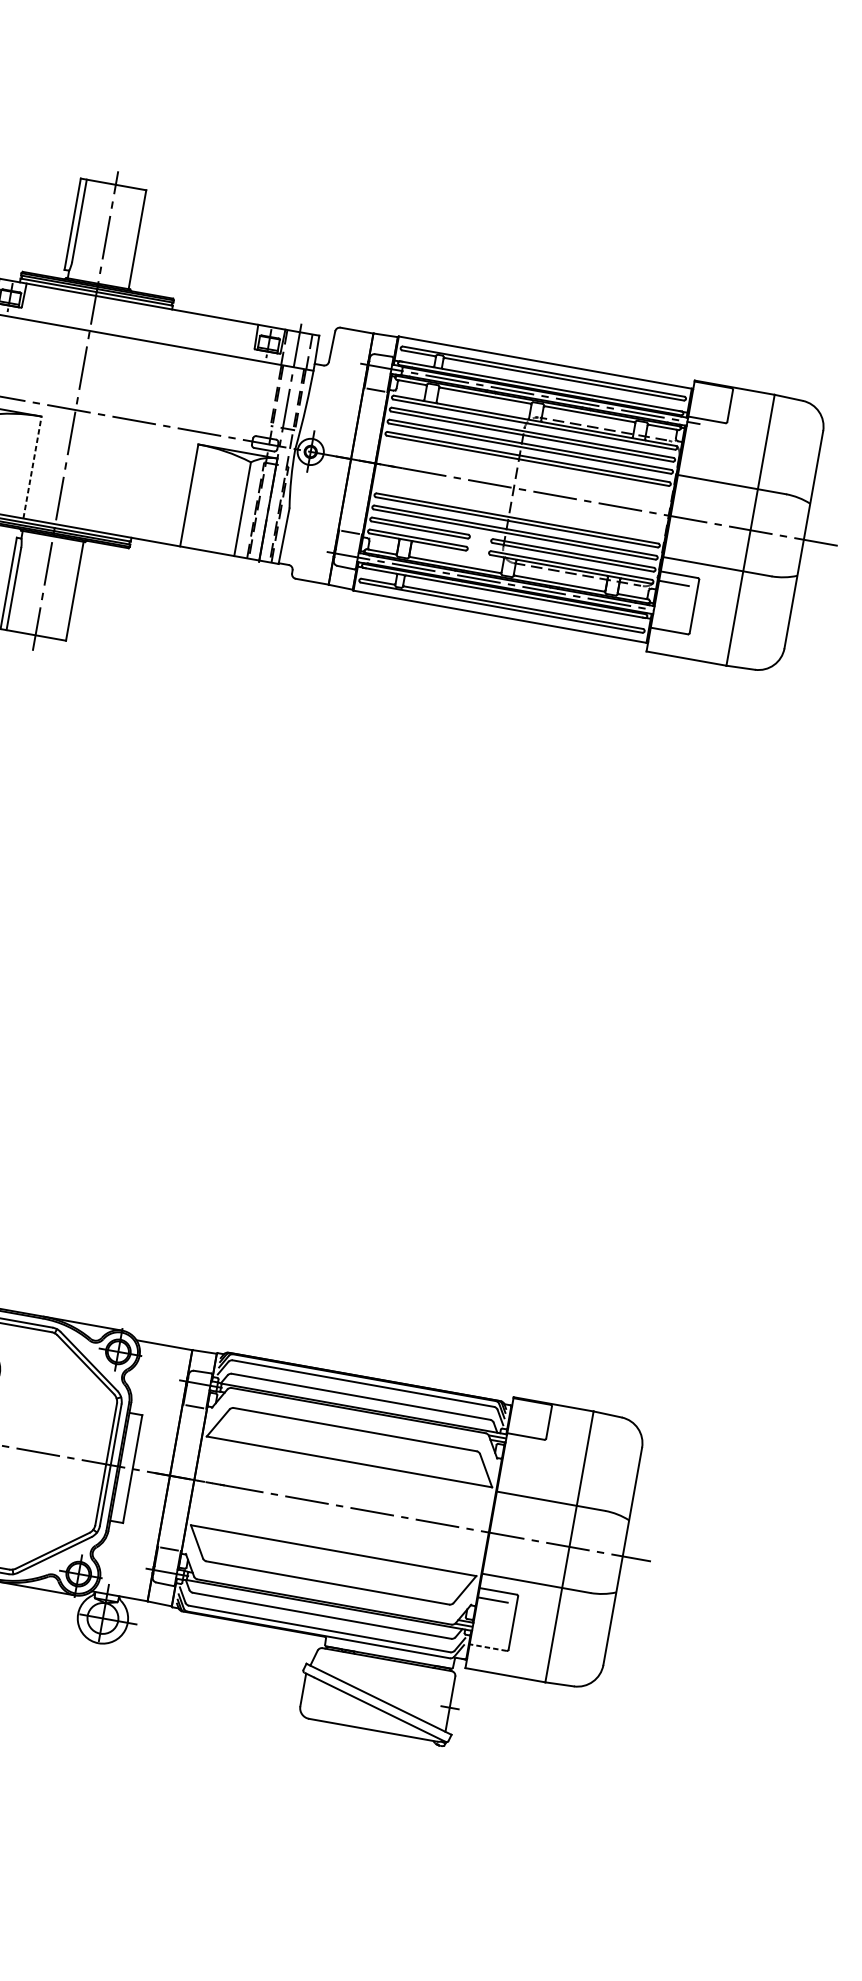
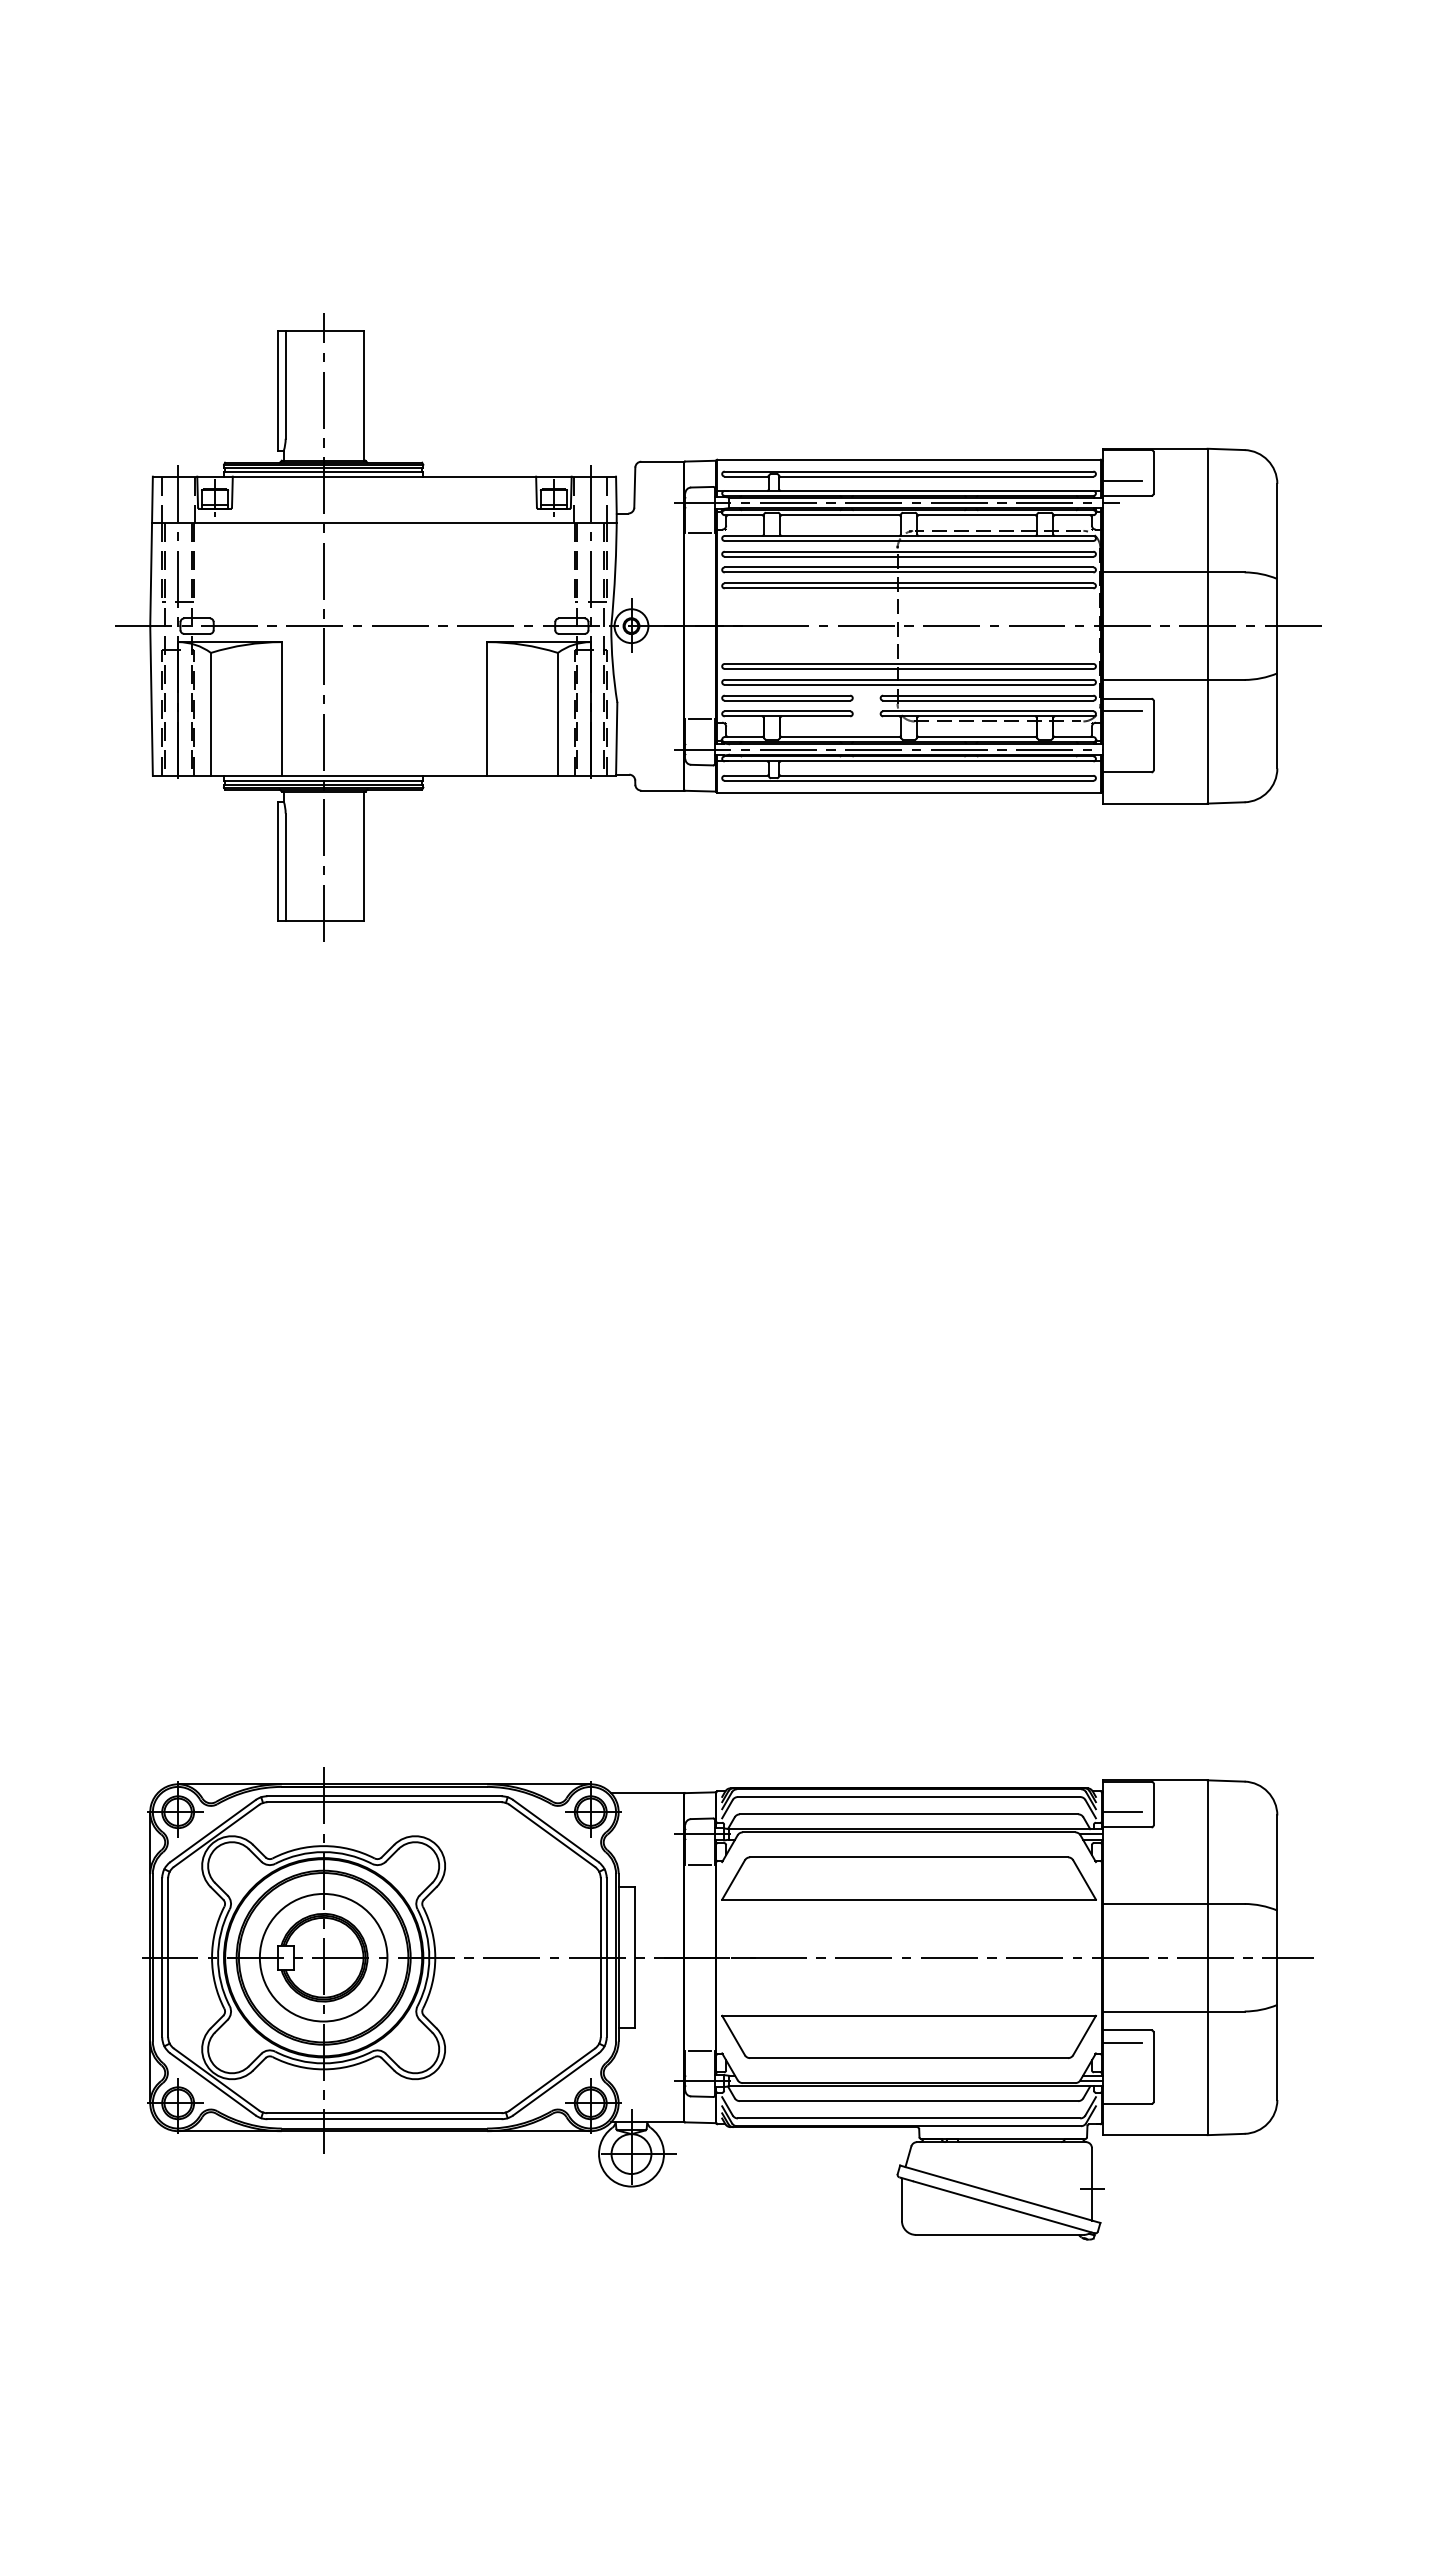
line: (704, 407) -> (1121, 480), added
line: (32, 467) -> (281, 708), dashed -> solid
line: (523, 1424) -> (1121, 1812), added
line: (487, 1647) -> (1126, 2103), dashed -> solid

